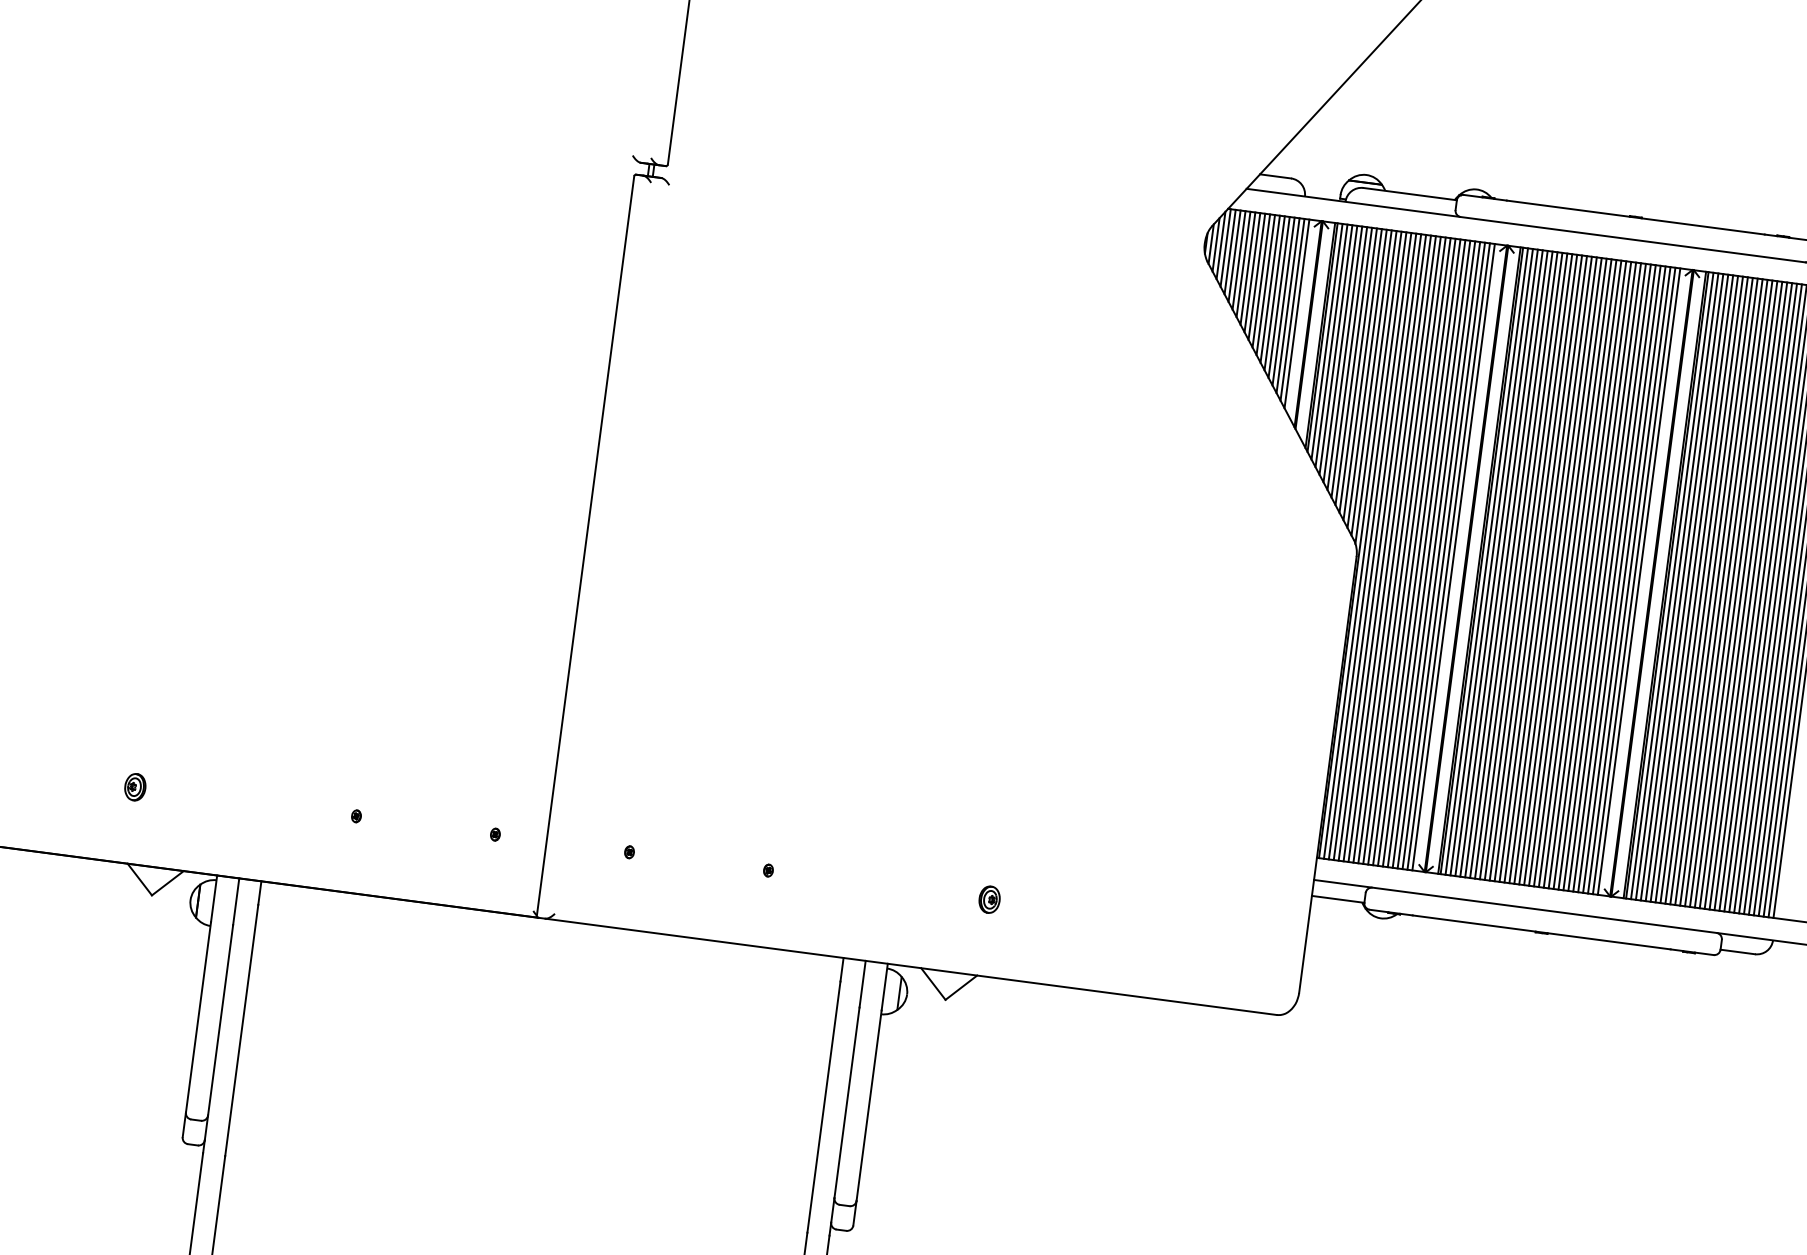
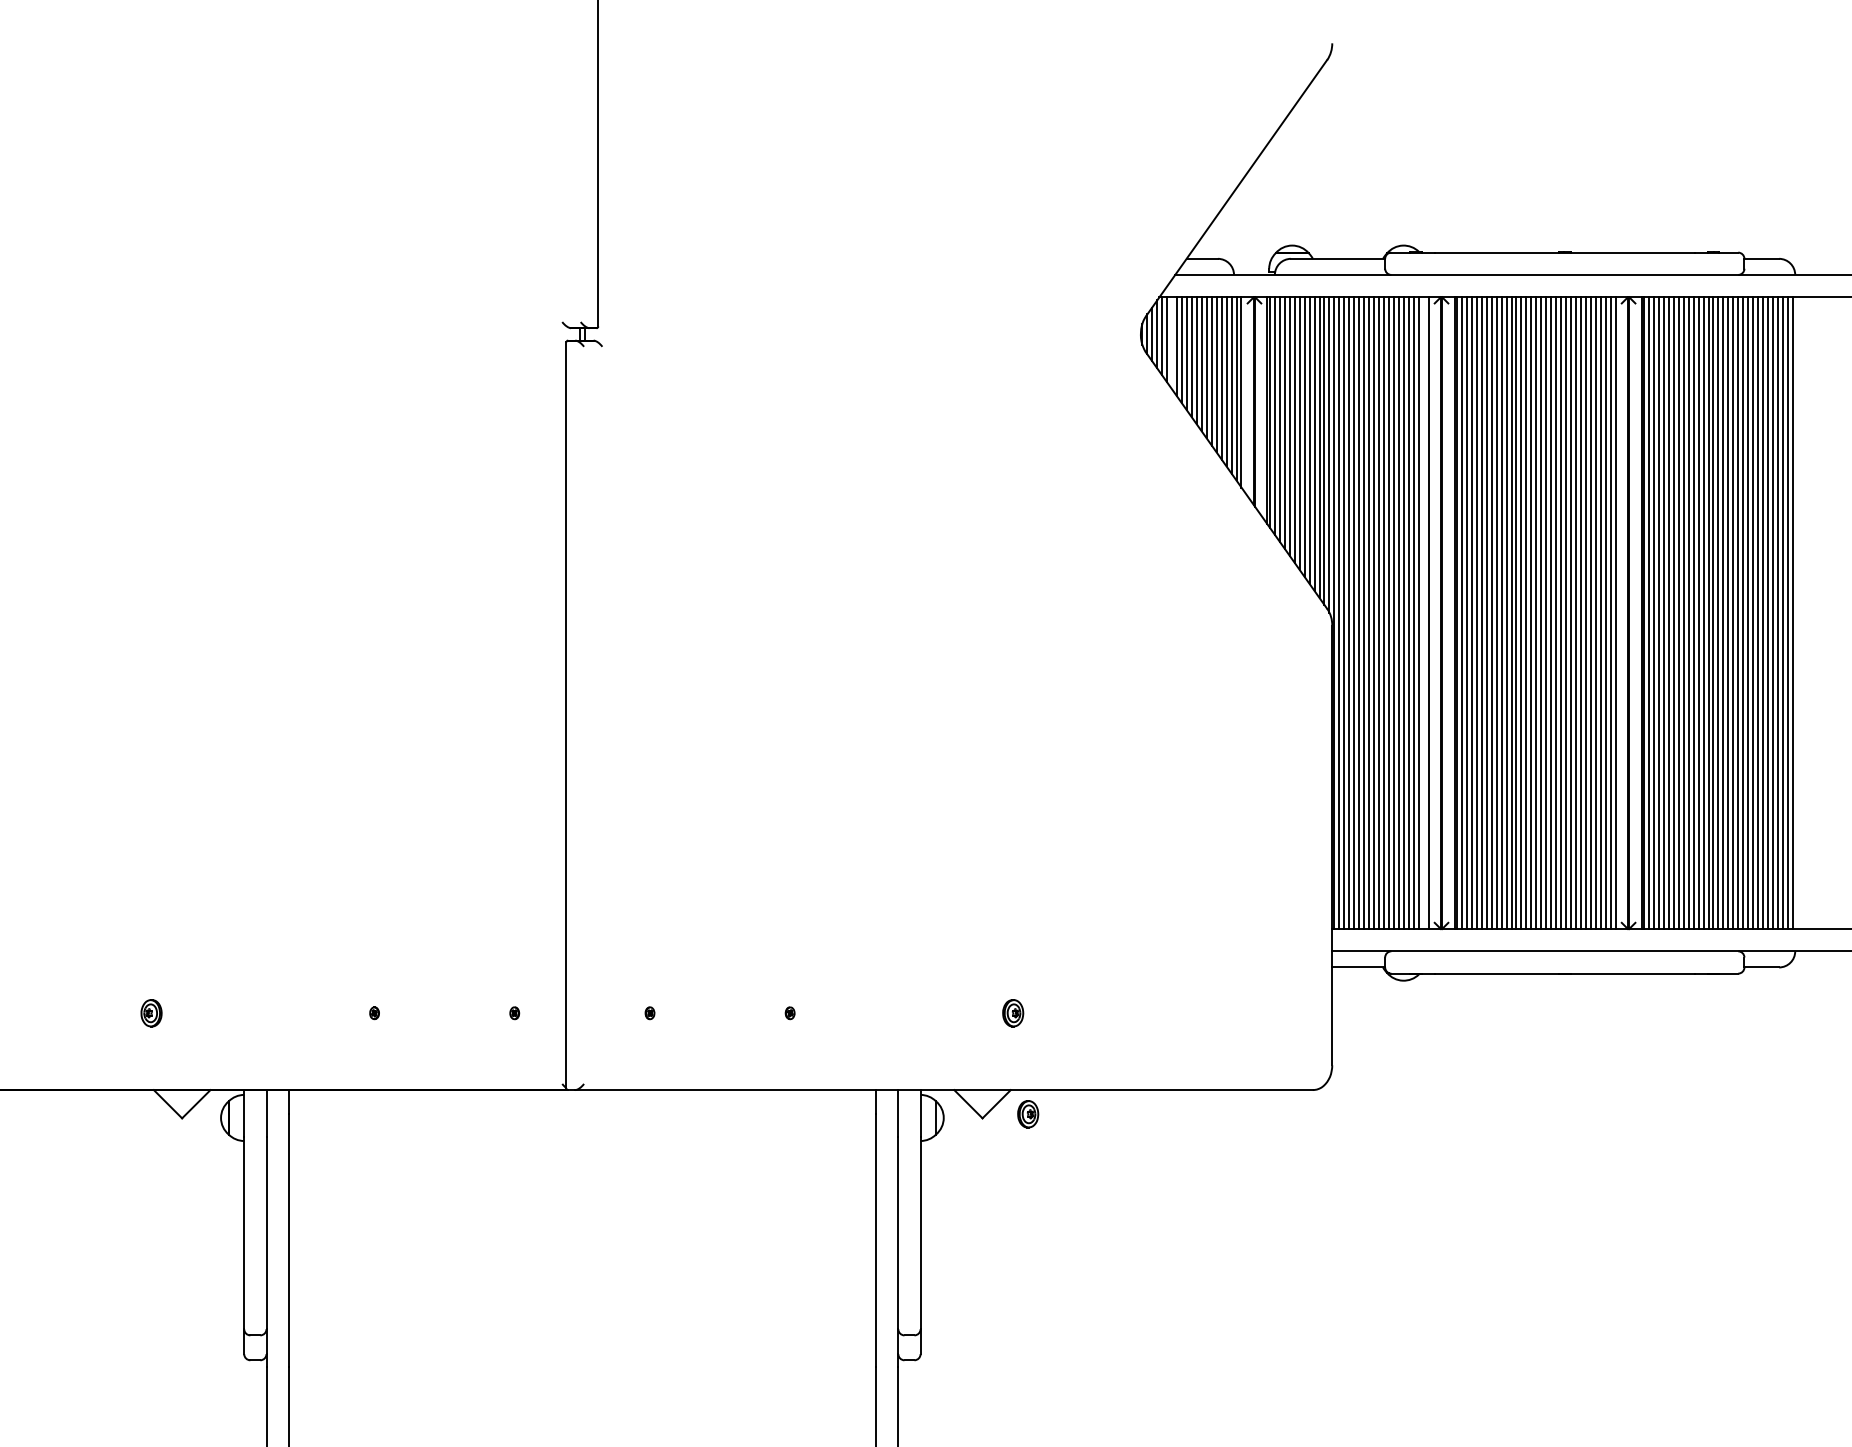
line: (1234, 256) -> (1172, 343), removed
line: (1448, 556) -> (1423, 613), removed
part: (991, 1002) -> (1028, 1114), added

